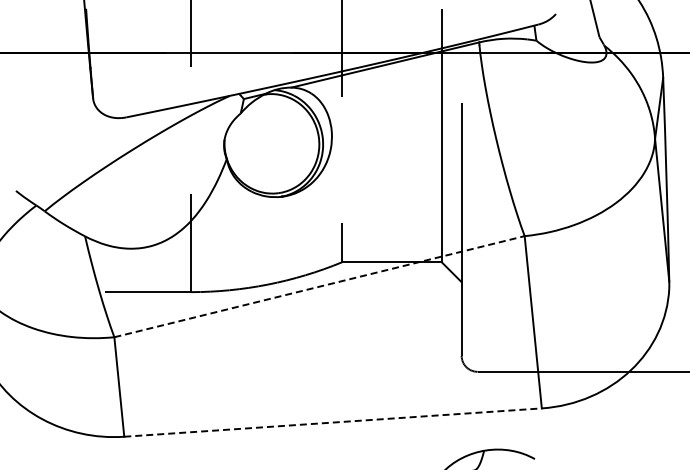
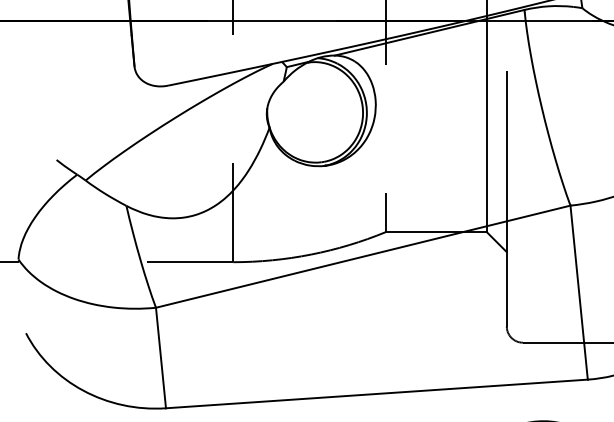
line: (320, 286) -> (364, 256), dashed -> solid
line: (333, 422) -> (377, 393), dashed -> solid

